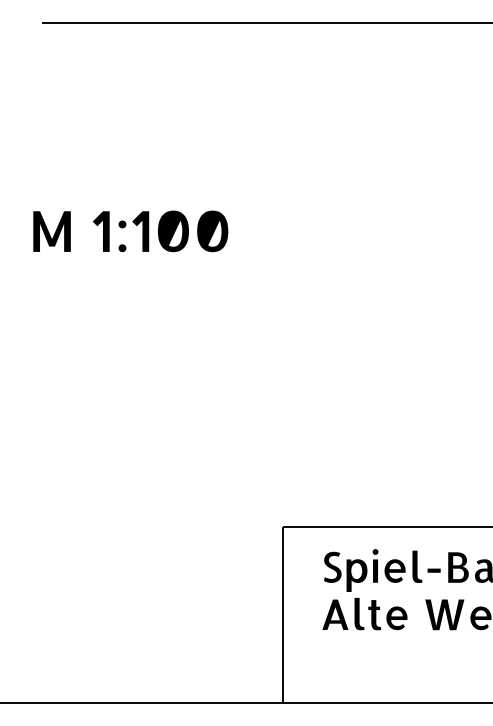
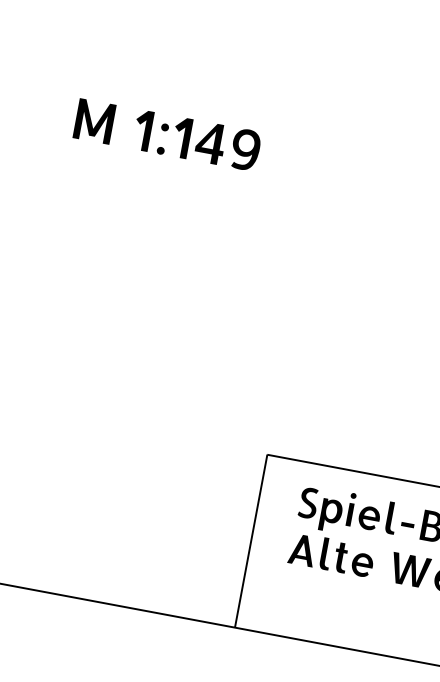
text: (191, 231) -> (231, 147), 1:100 -> 1:149

